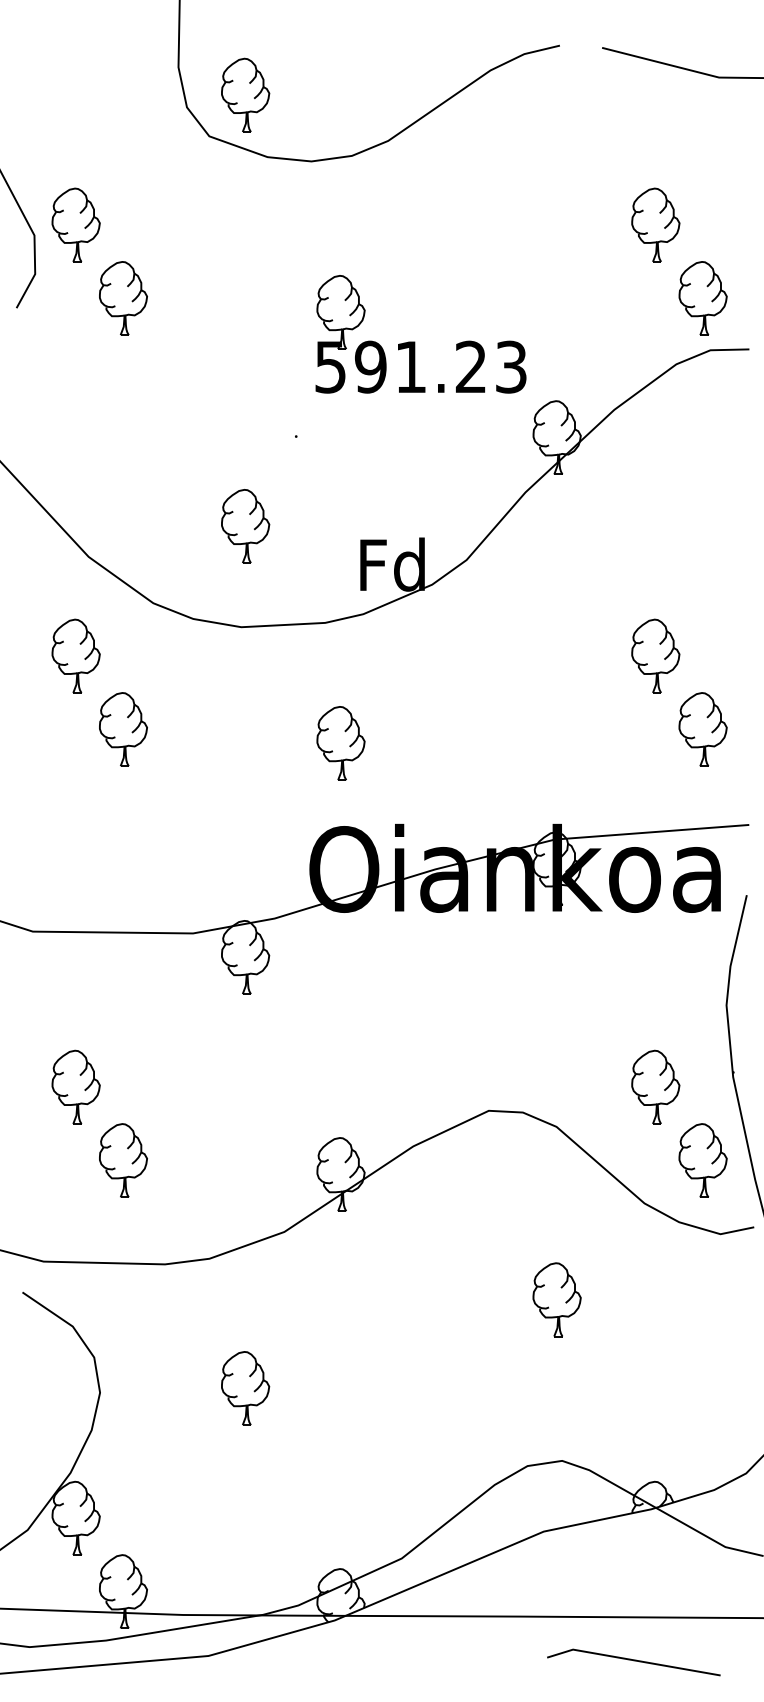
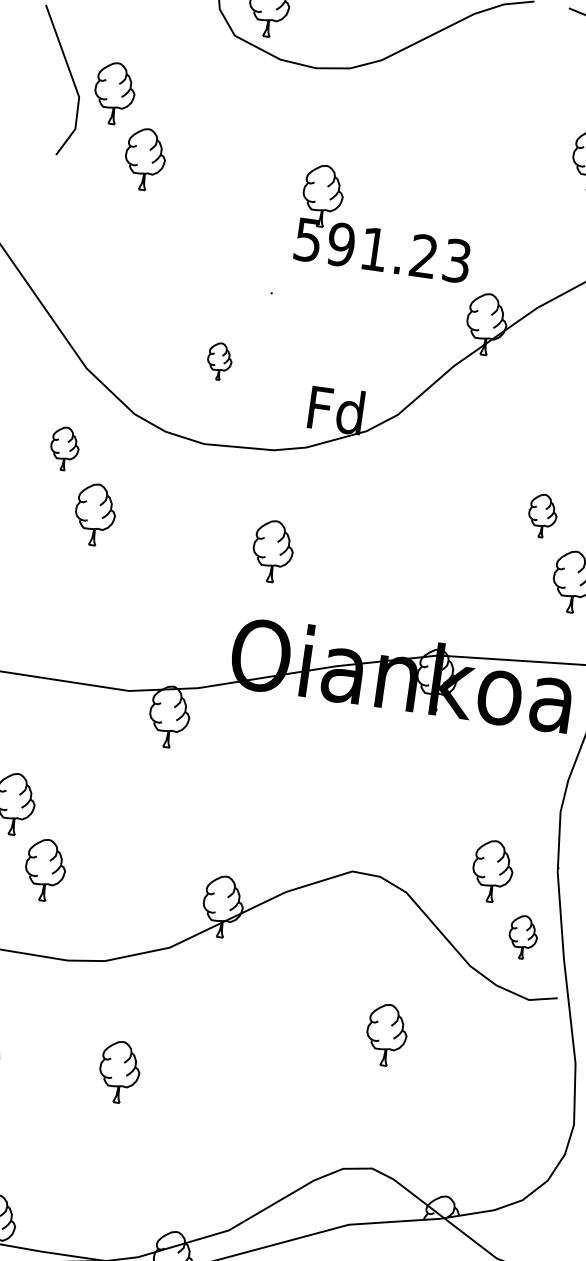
part: (245, 526) -> (219, 361), size x0.6
part: (75, 655) -> (64, 448), size x0.7
part: (655, 655) -> (542, 515), size x0.7
part: (702, 1160) -> (522, 937), size x0.7

